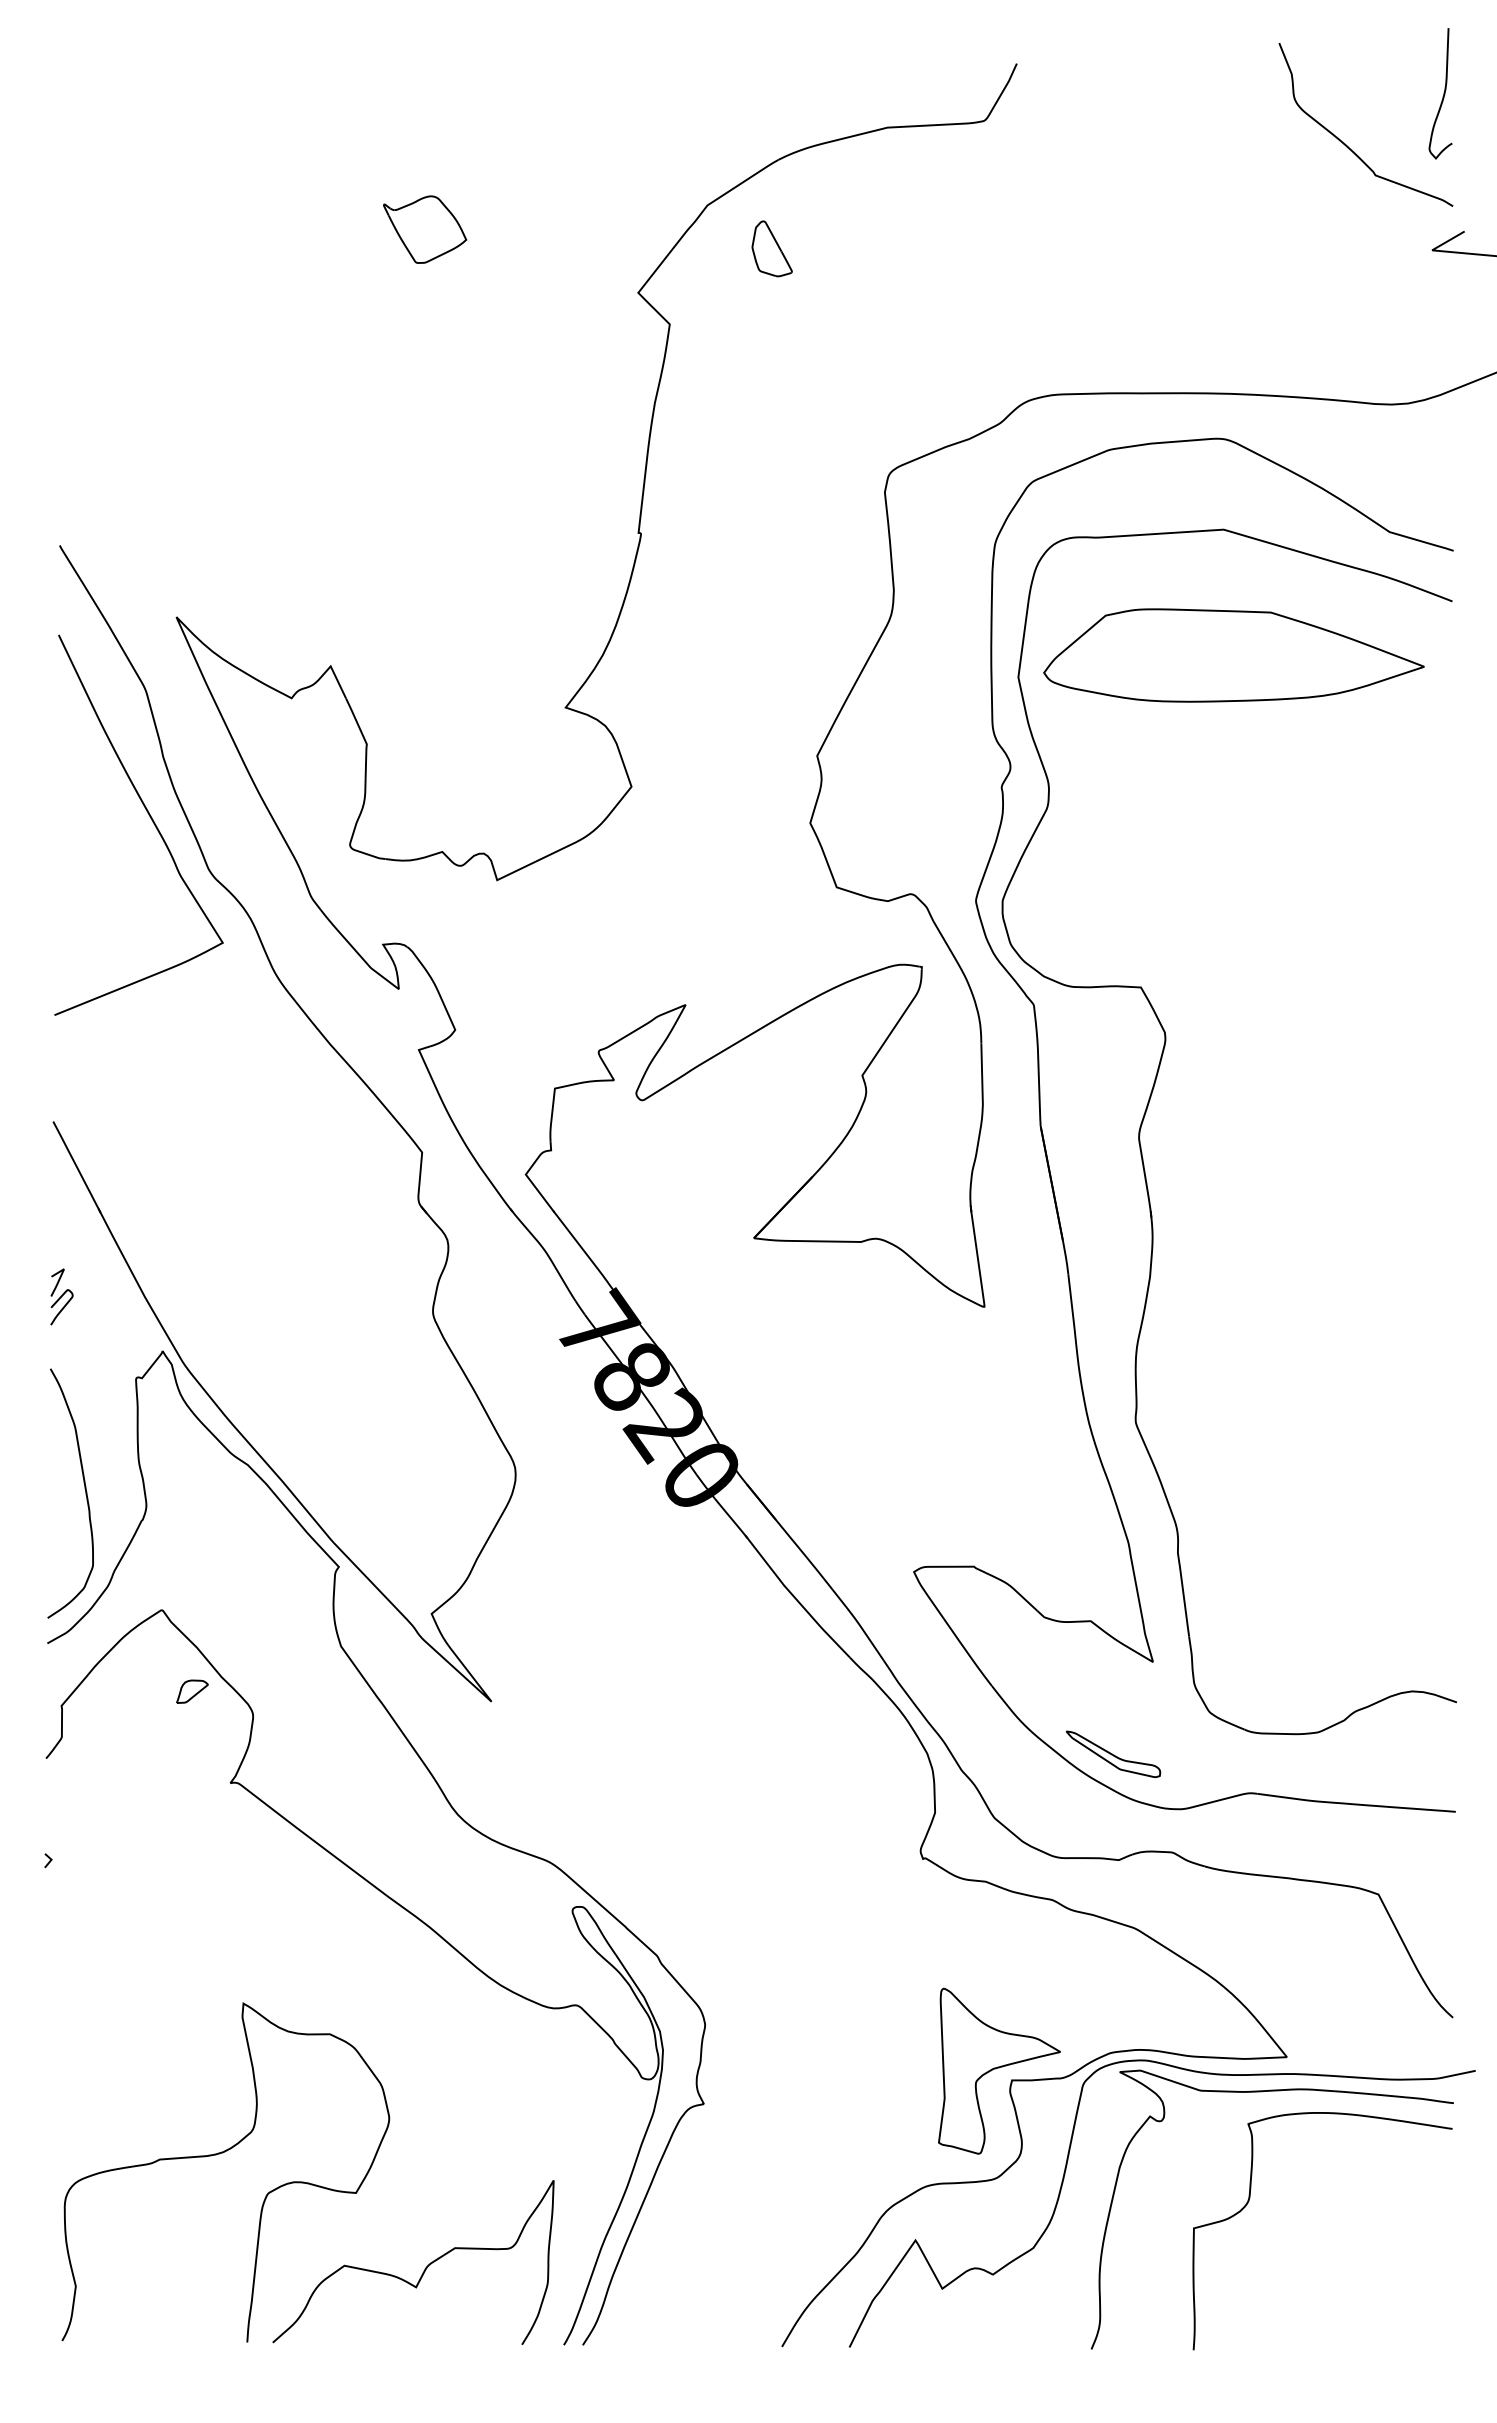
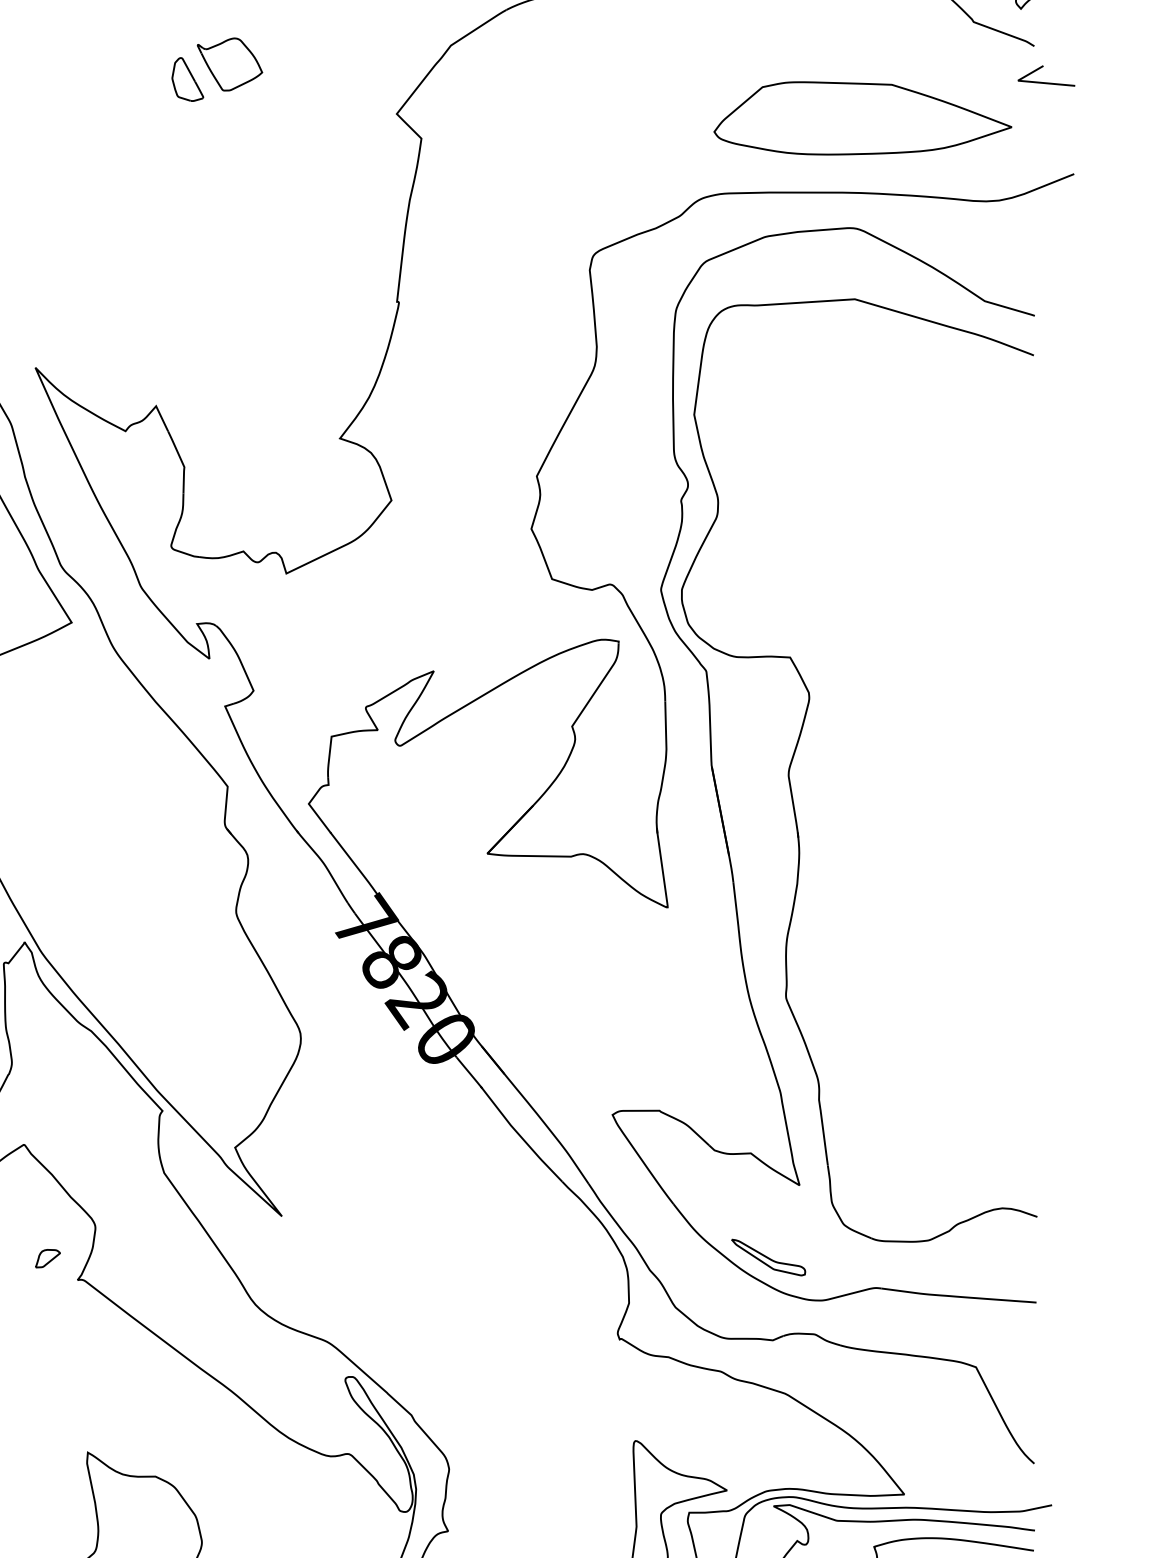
part: (771, 248) -> (187, 79), moved
part: (1233, 655) -> (862, 118), moved
part: (192, 1691) -> (47, 1258), moved

